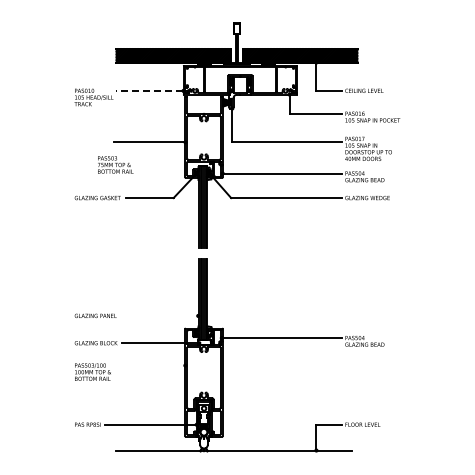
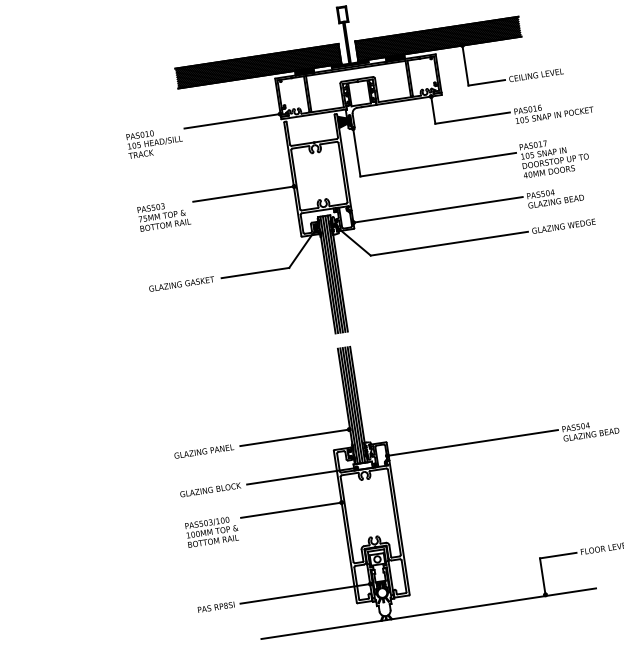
line: (149, 90) -> (232, 120), dashed -> solid
text: (115, 164) -> (163, 215), moved
line: (159, 315) -> (294, 437), added
line: (149, 365) -> (290, 510), added

